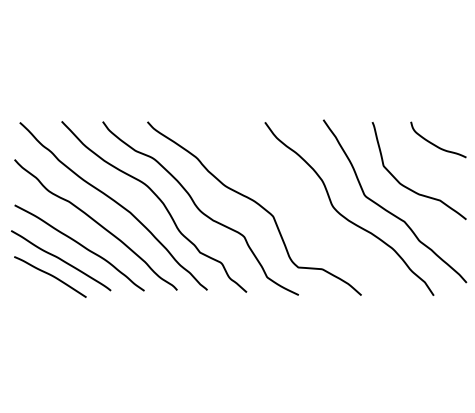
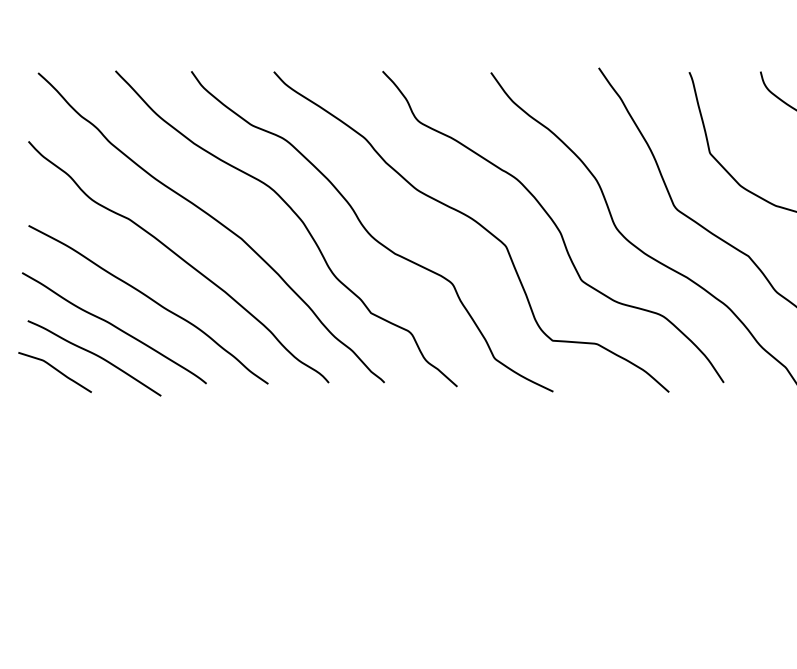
curve: (298, 204) -> (552, 224), added
curve: (29, 284) -> (55, 372), added

